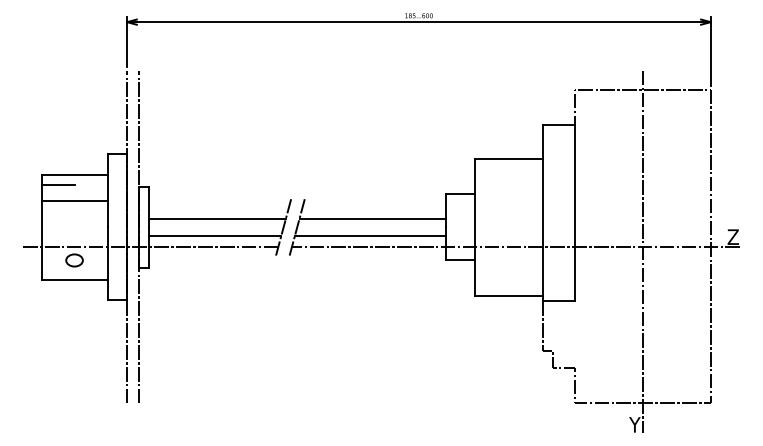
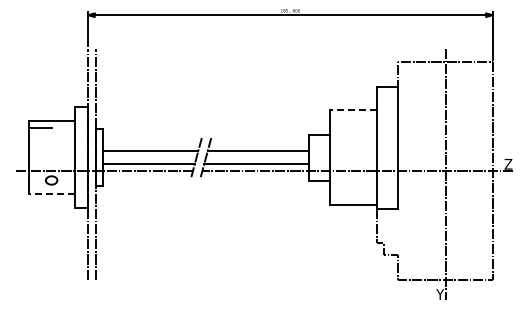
line: (509, 159) -> (353, 110), solid -> dashed
line: (74, 201) -> (51, 139), removed
line: (74, 280) -> (51, 194), solid -> dashed

